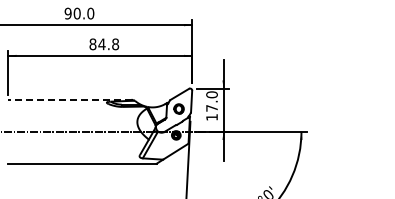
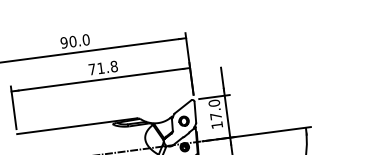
text: (97, 44) -> (96, 69), 84.8 -> 71.8
line: (69, 99) -> (76, 126), dashed -> solid

